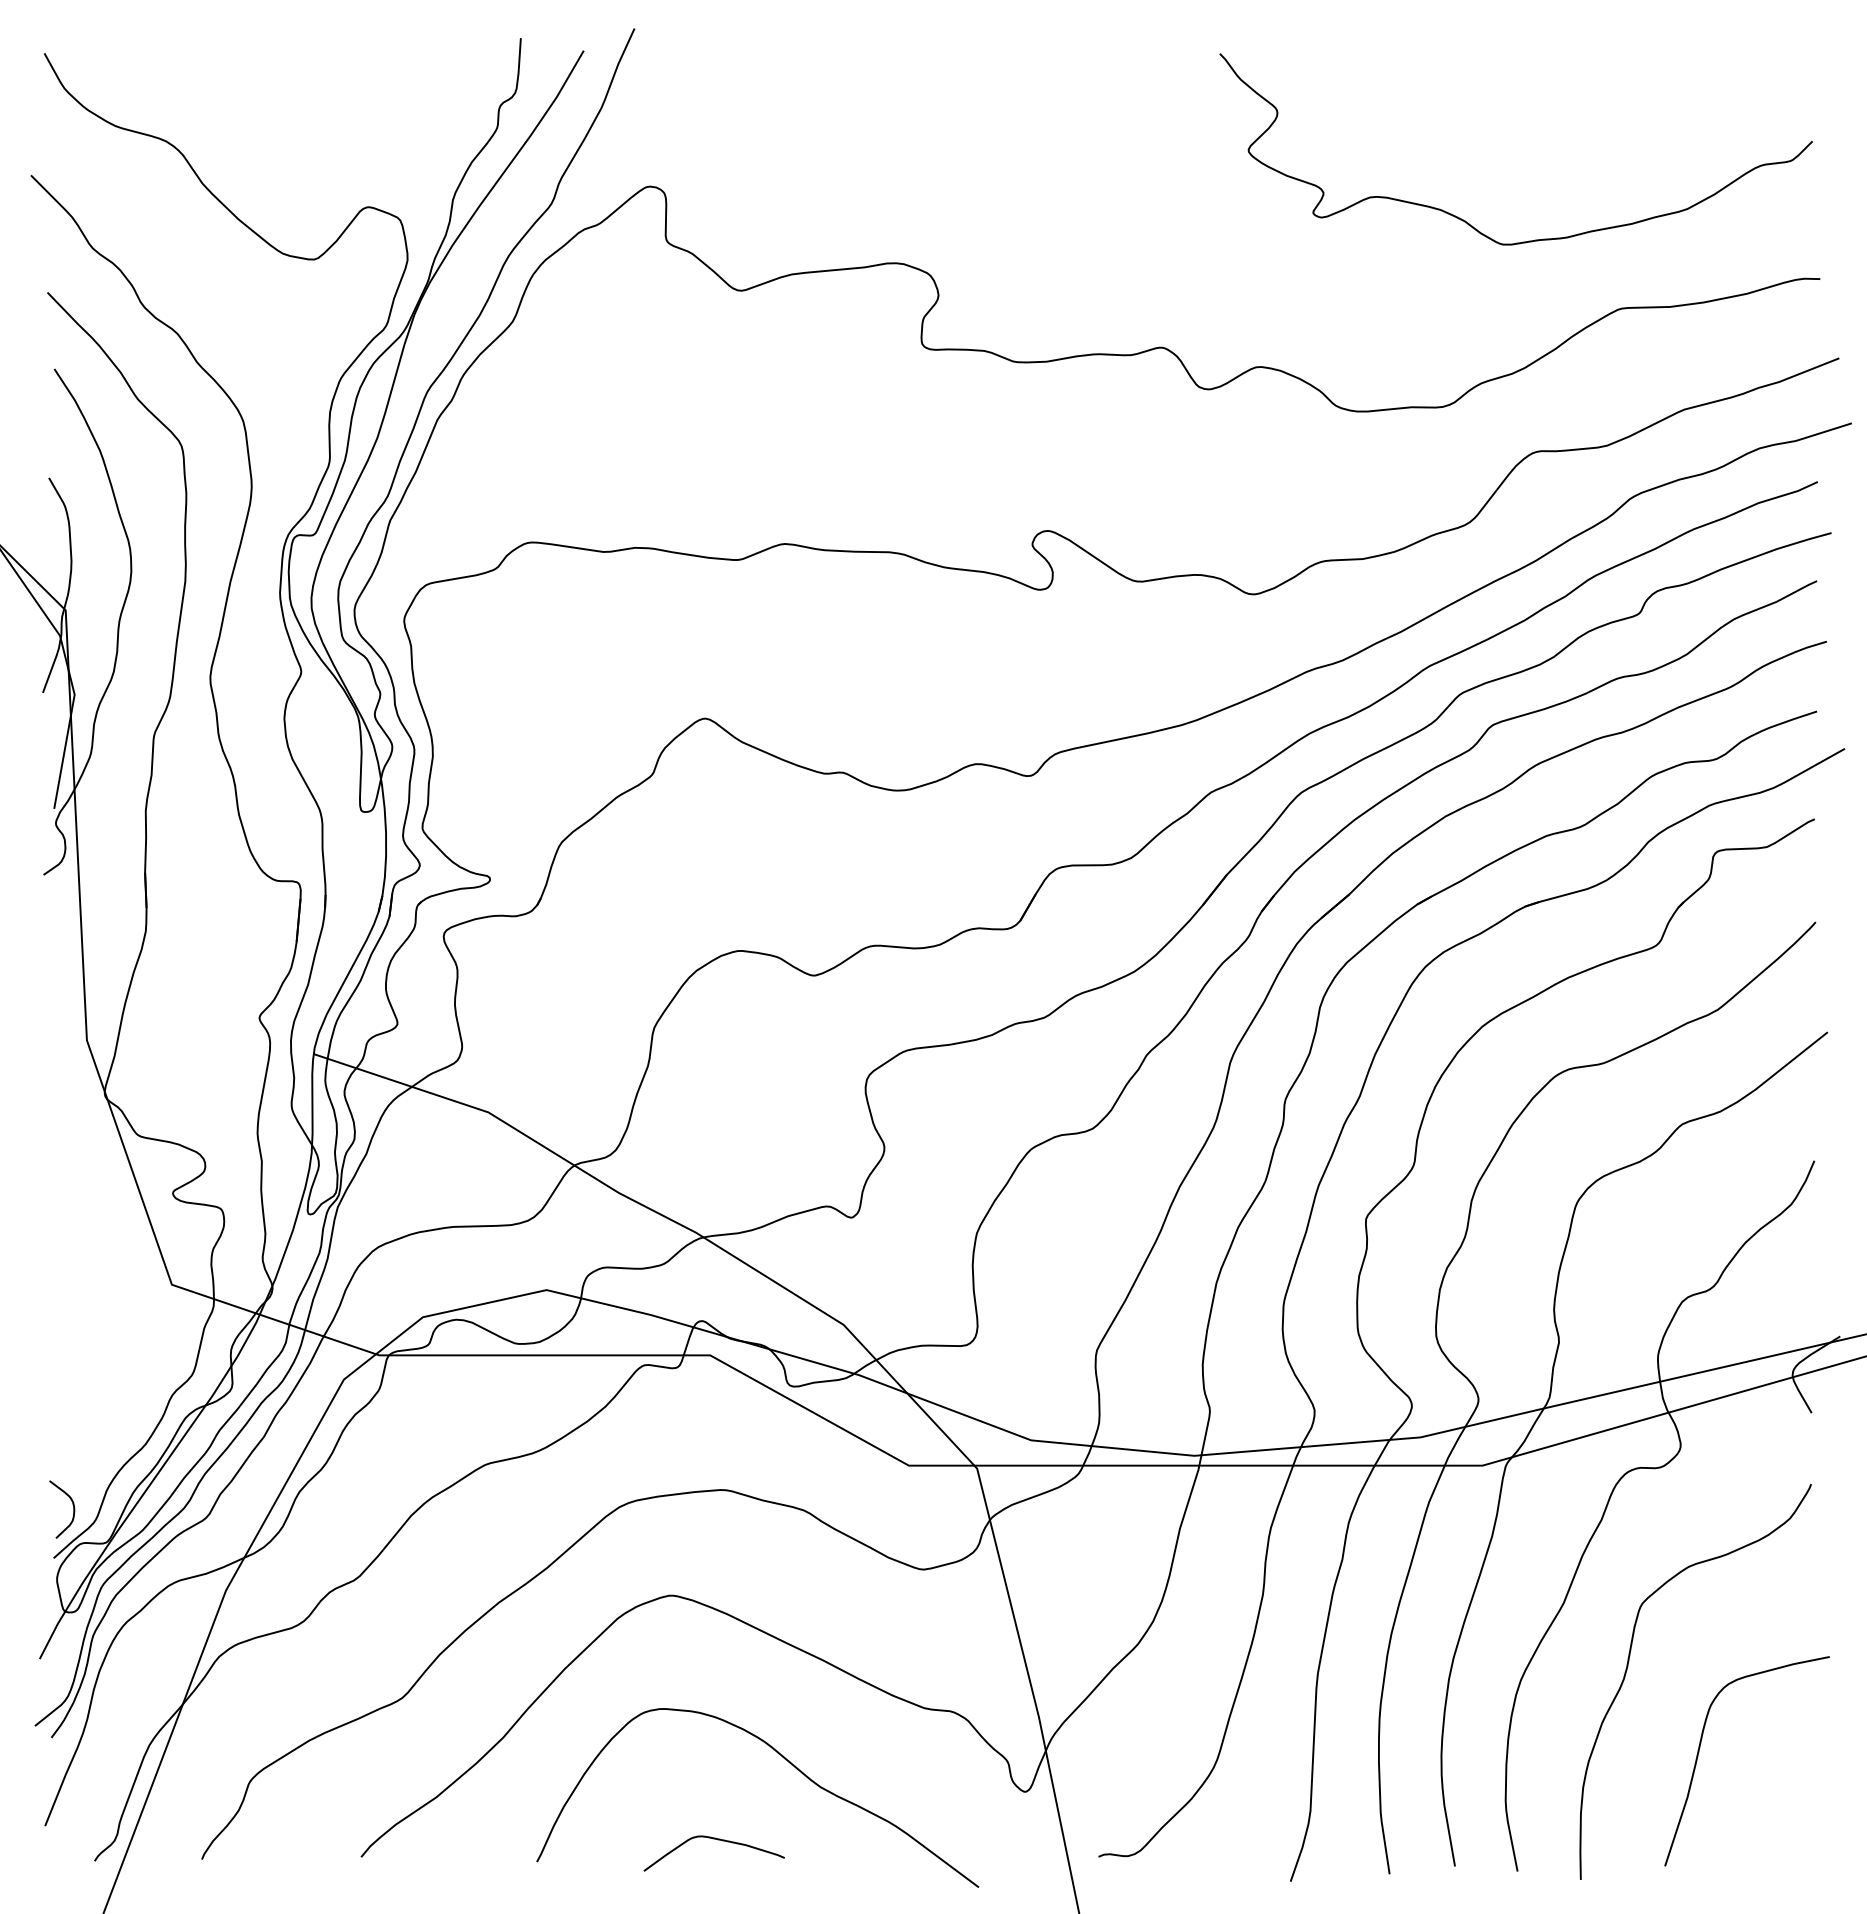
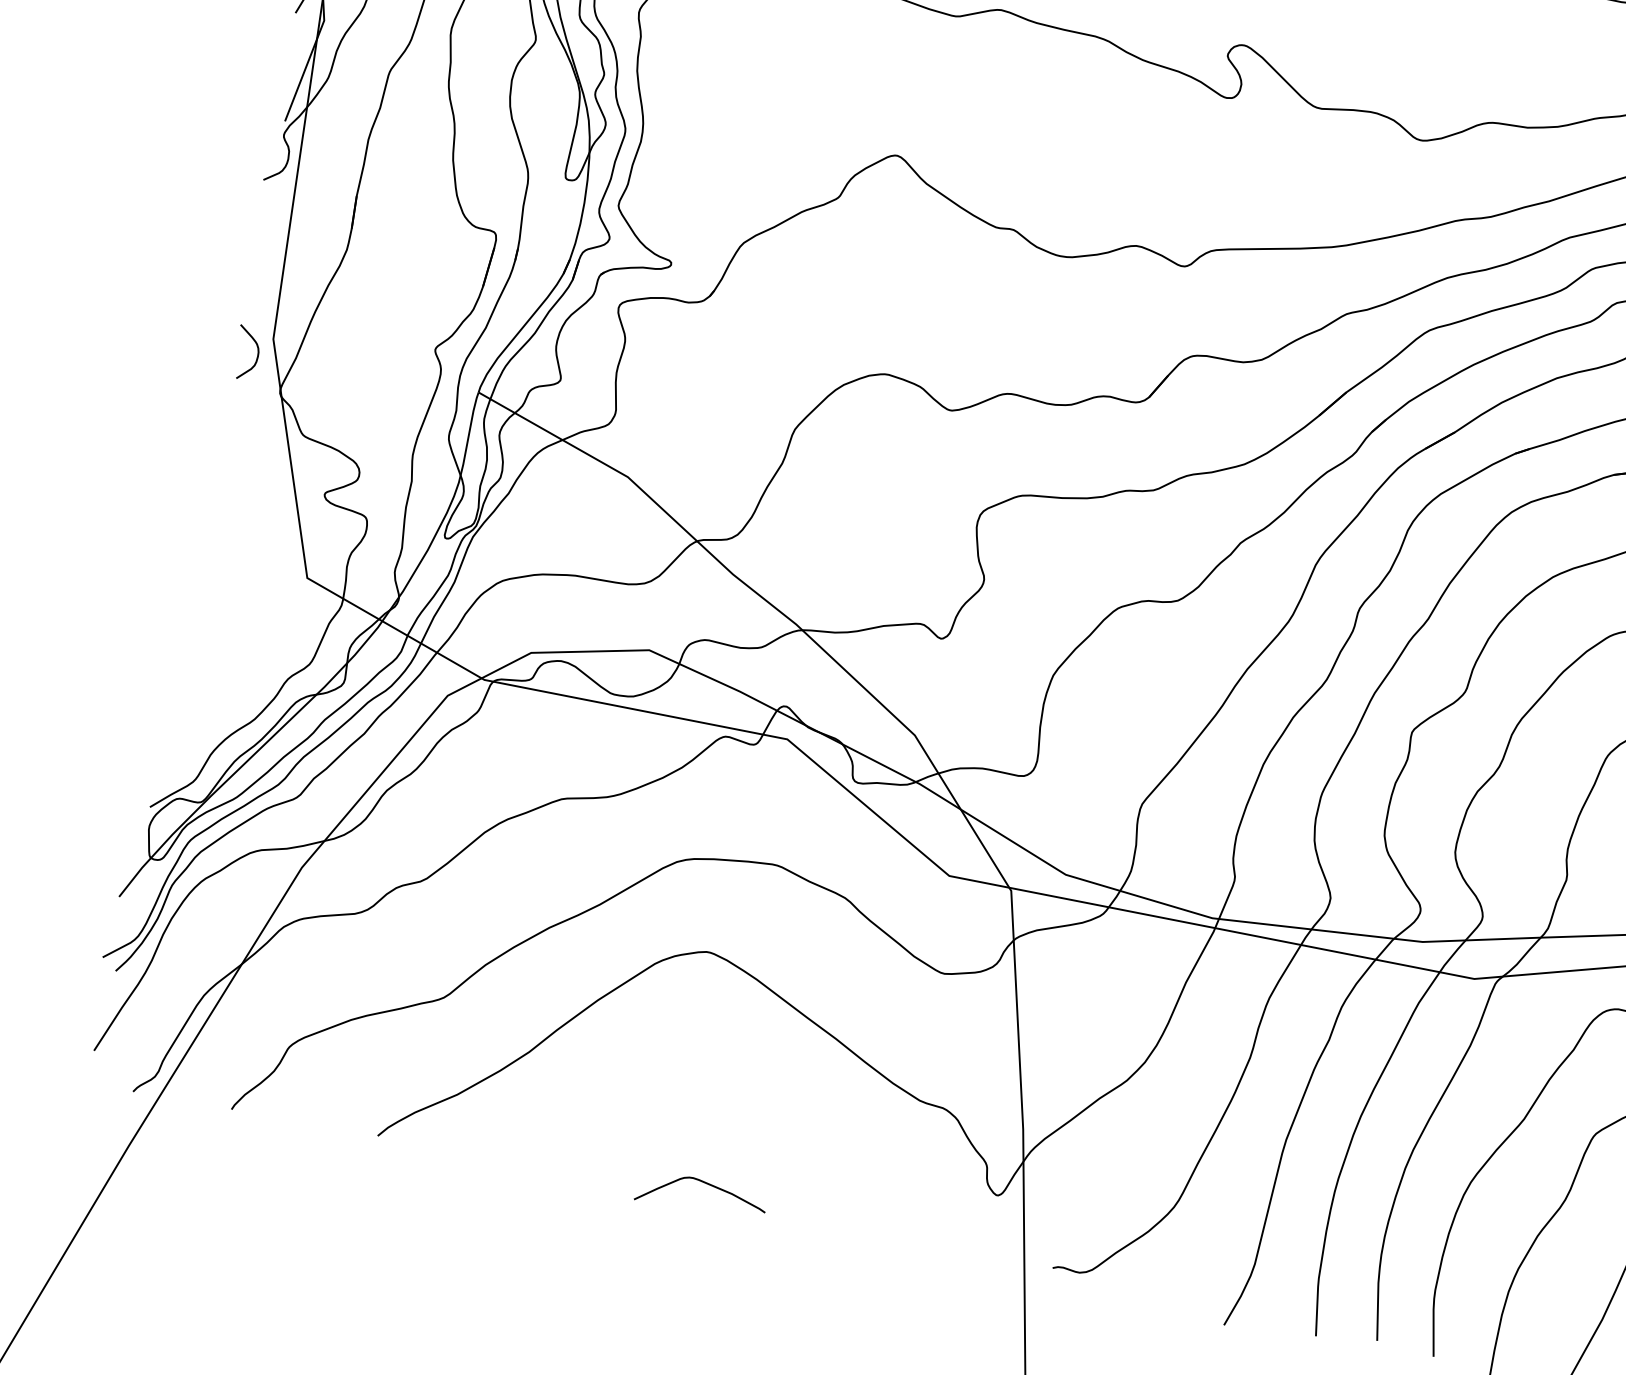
curve: (72, 1505) -> (257, 351), moved
curve: (784, 1759) -> (782, 1122), removed

